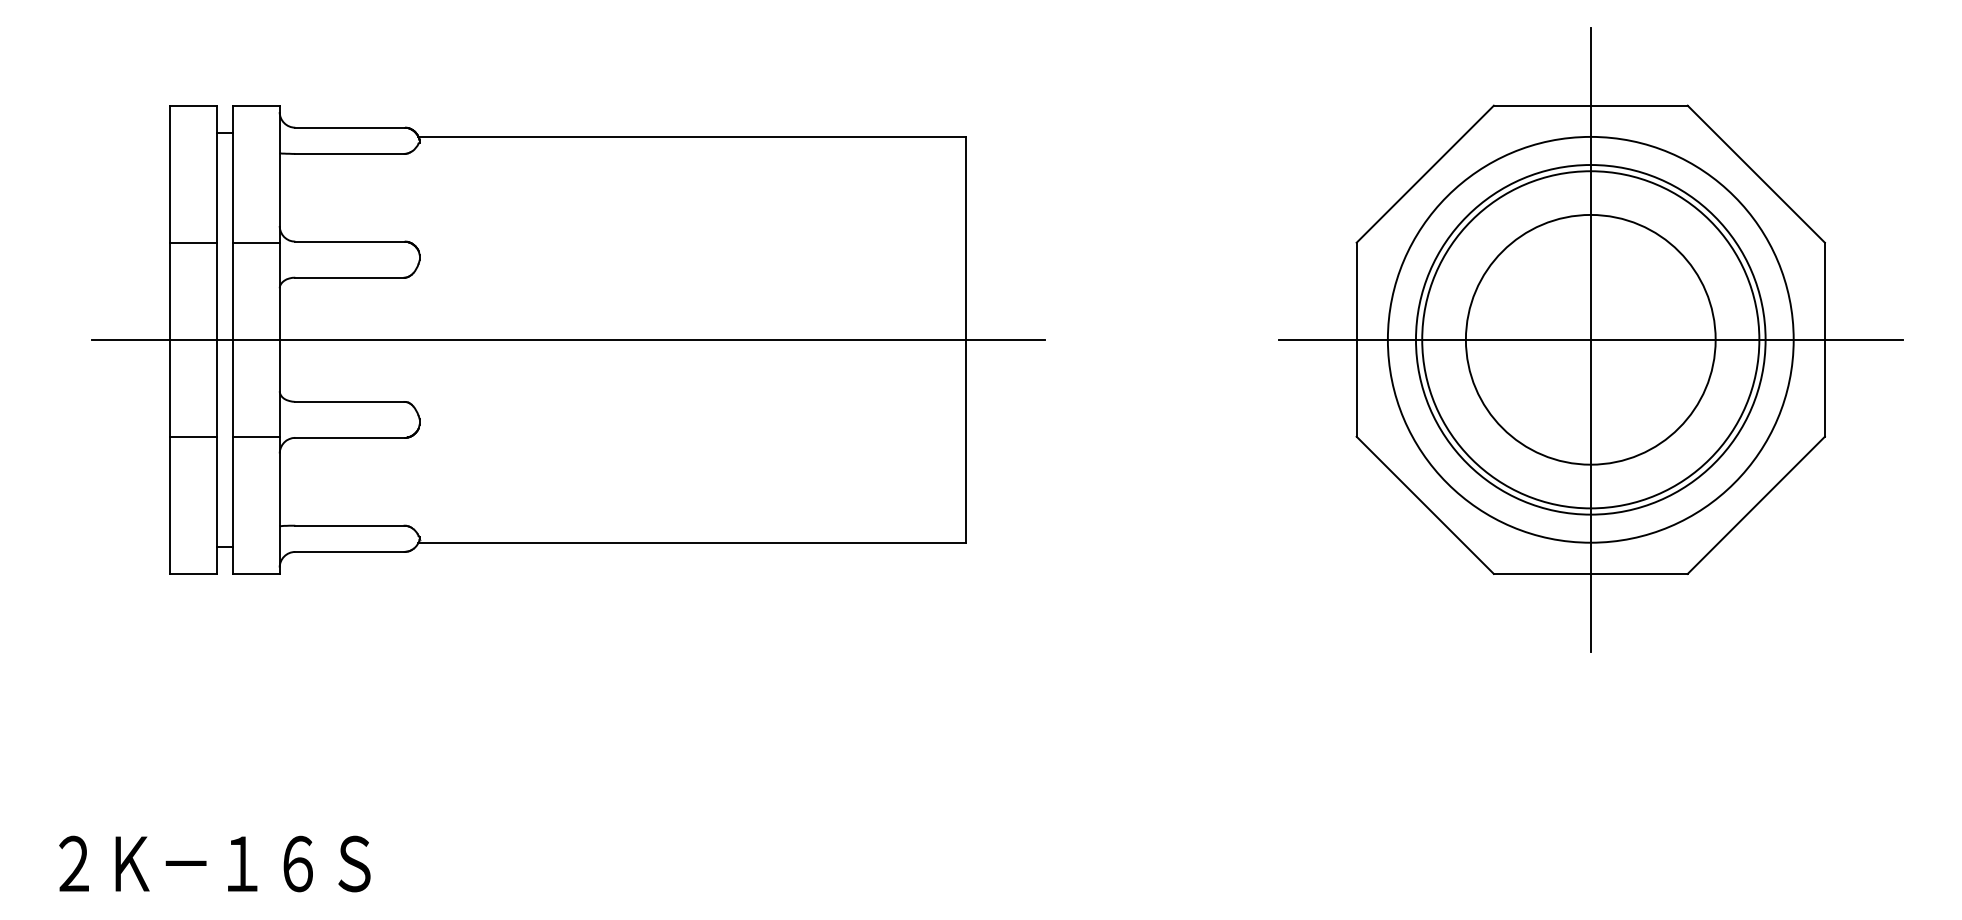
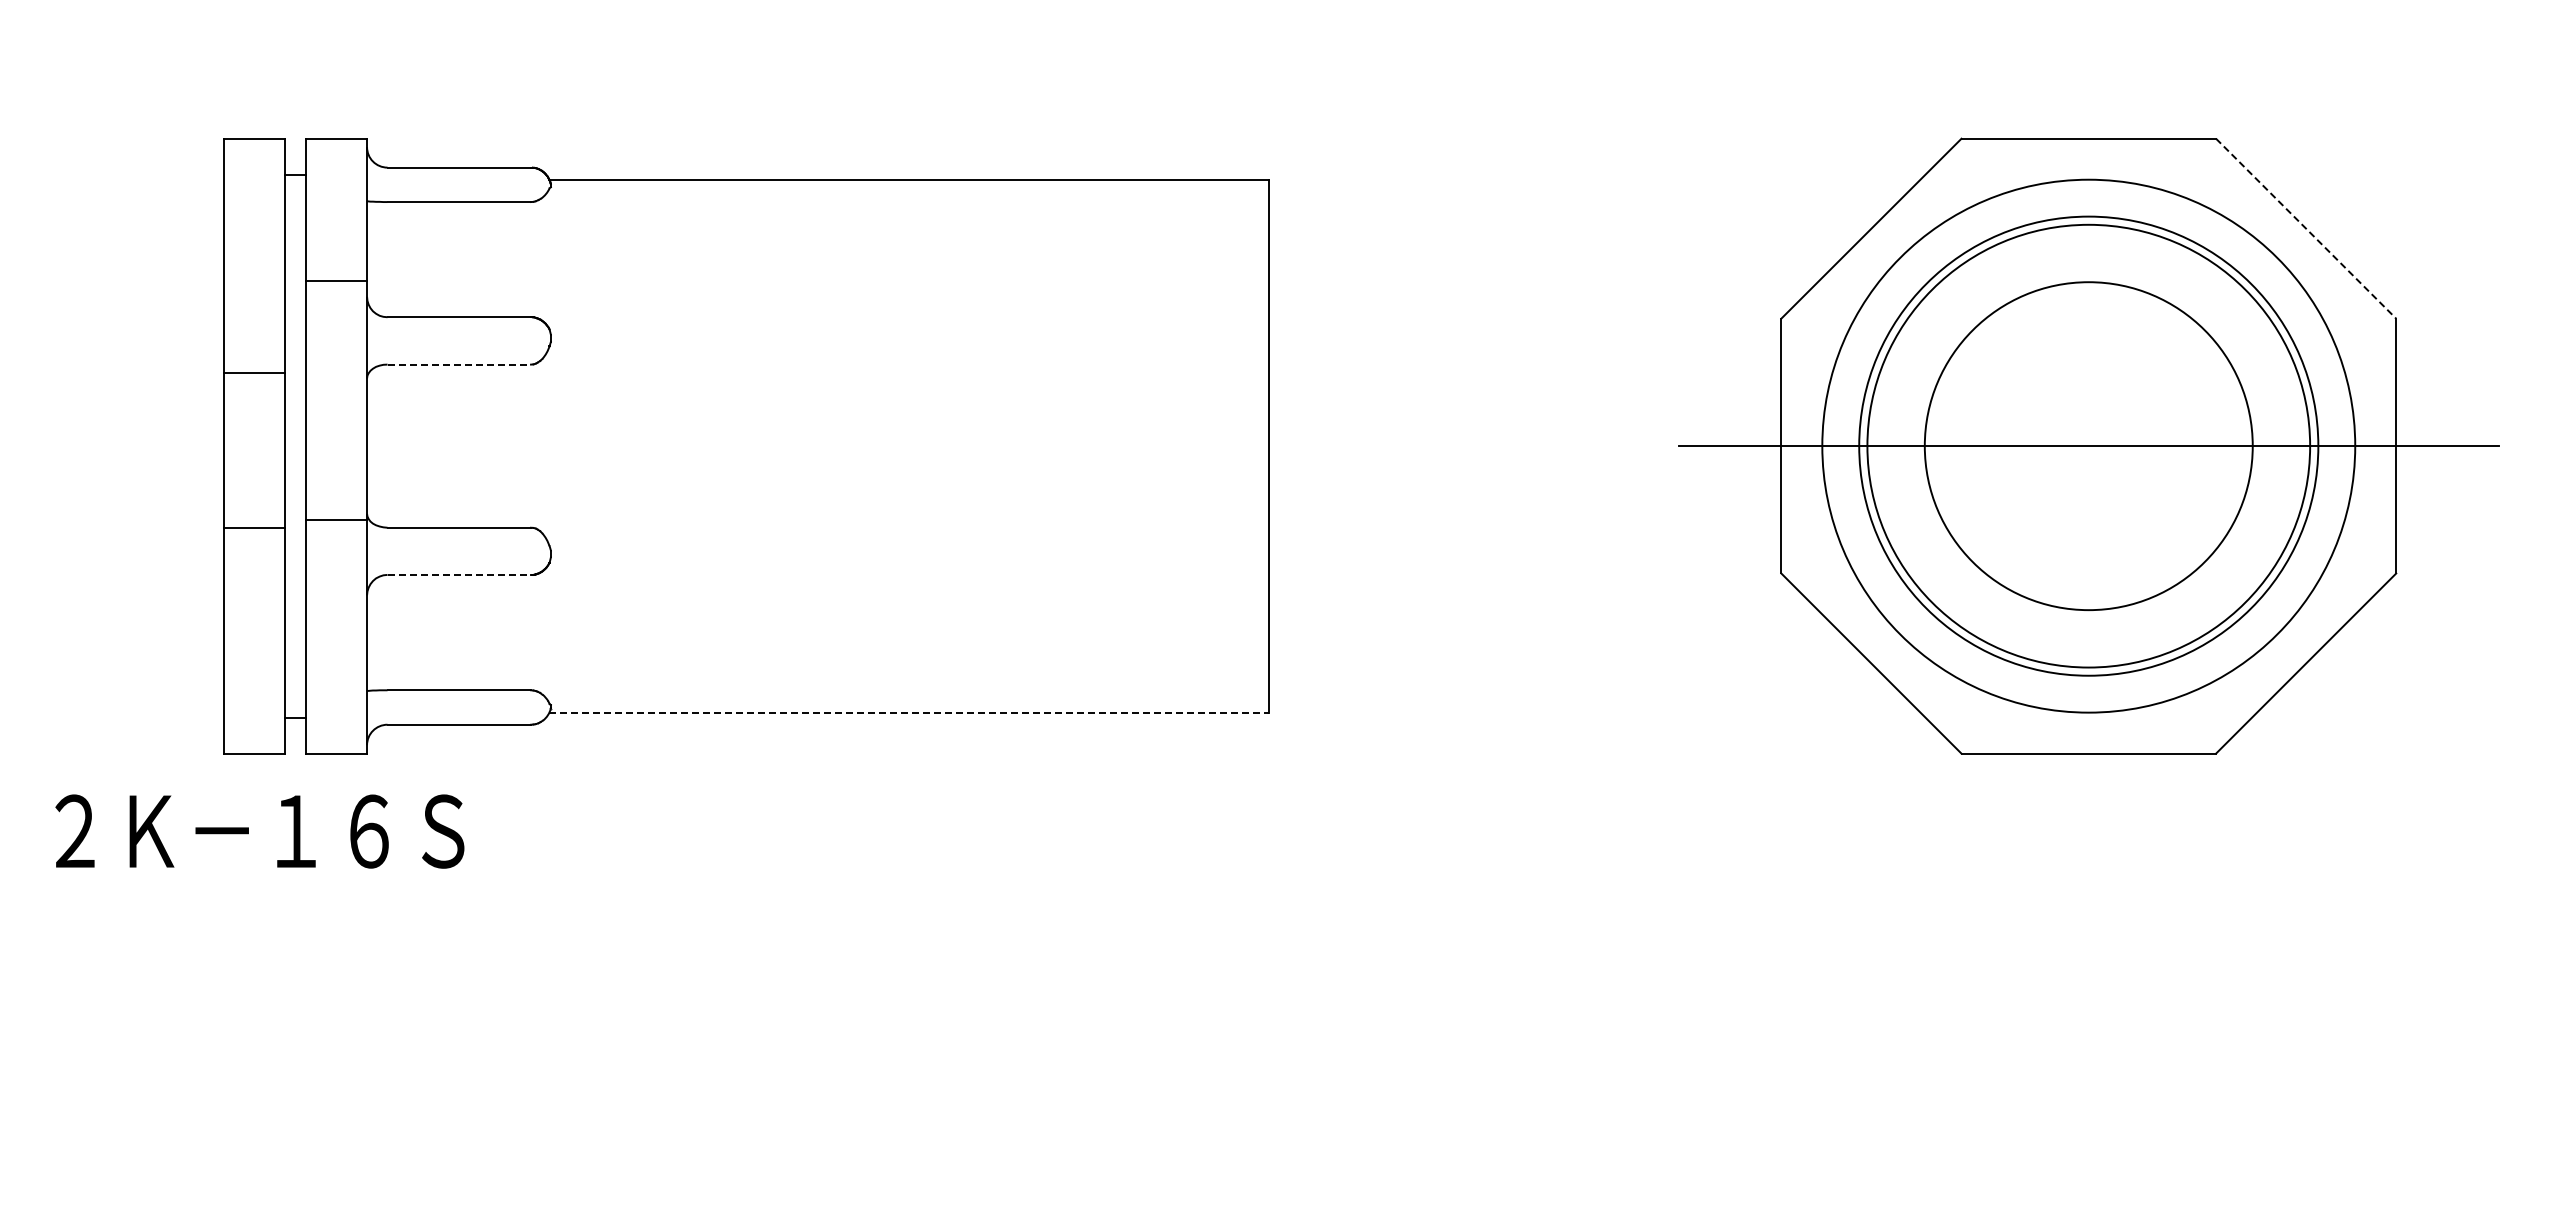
line: (1756, 174) -> (2306, 229), solid -> dashed
line: (193, 242) -> (254, 372), moved
line: (256, 242) -> (336, 280), moved
line: (350, 277) -> (459, 364), solid -> dashed
line: (568, 340) -> (746, 446), removed
line: (1590, 340) -> (2088, 446), removed
line: (193, 436) -> (254, 528), moved
line: (256, 436) -> (336, 520), moved
line: (350, 437) -> (459, 574), solid -> dashed
line: (692, 542) -> (909, 712), solid -> dashed
text: (214, 863) -> (259, 831), moved

